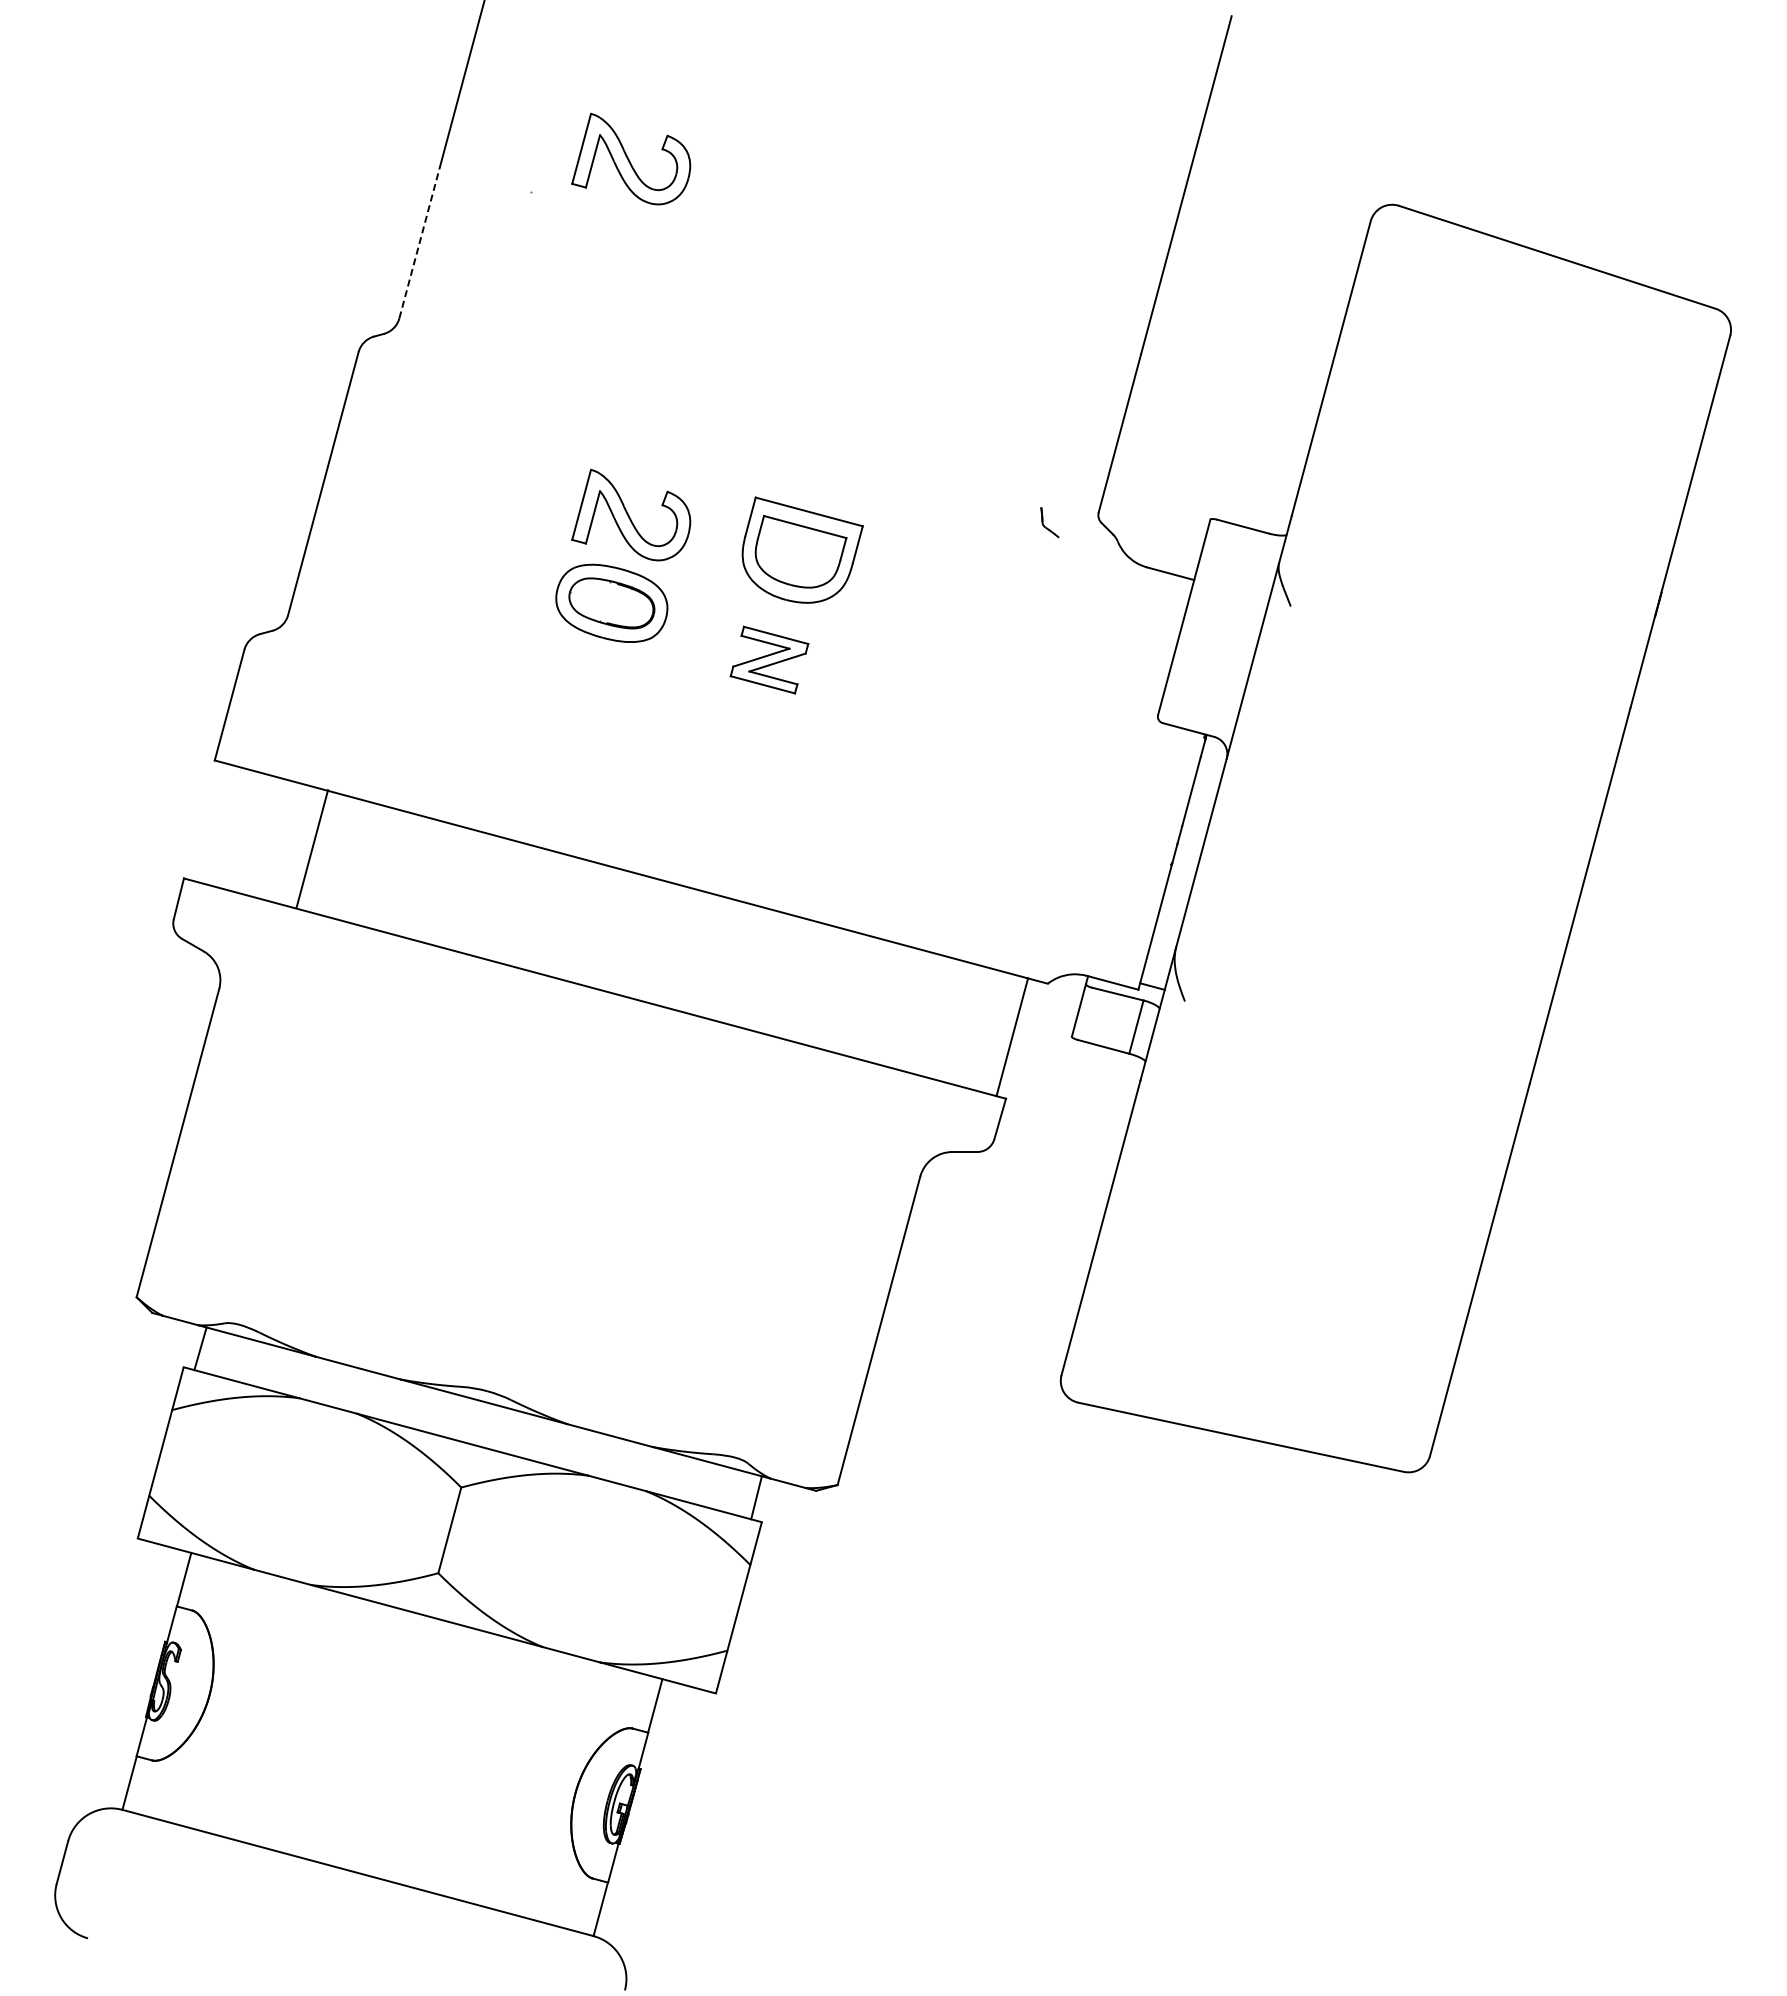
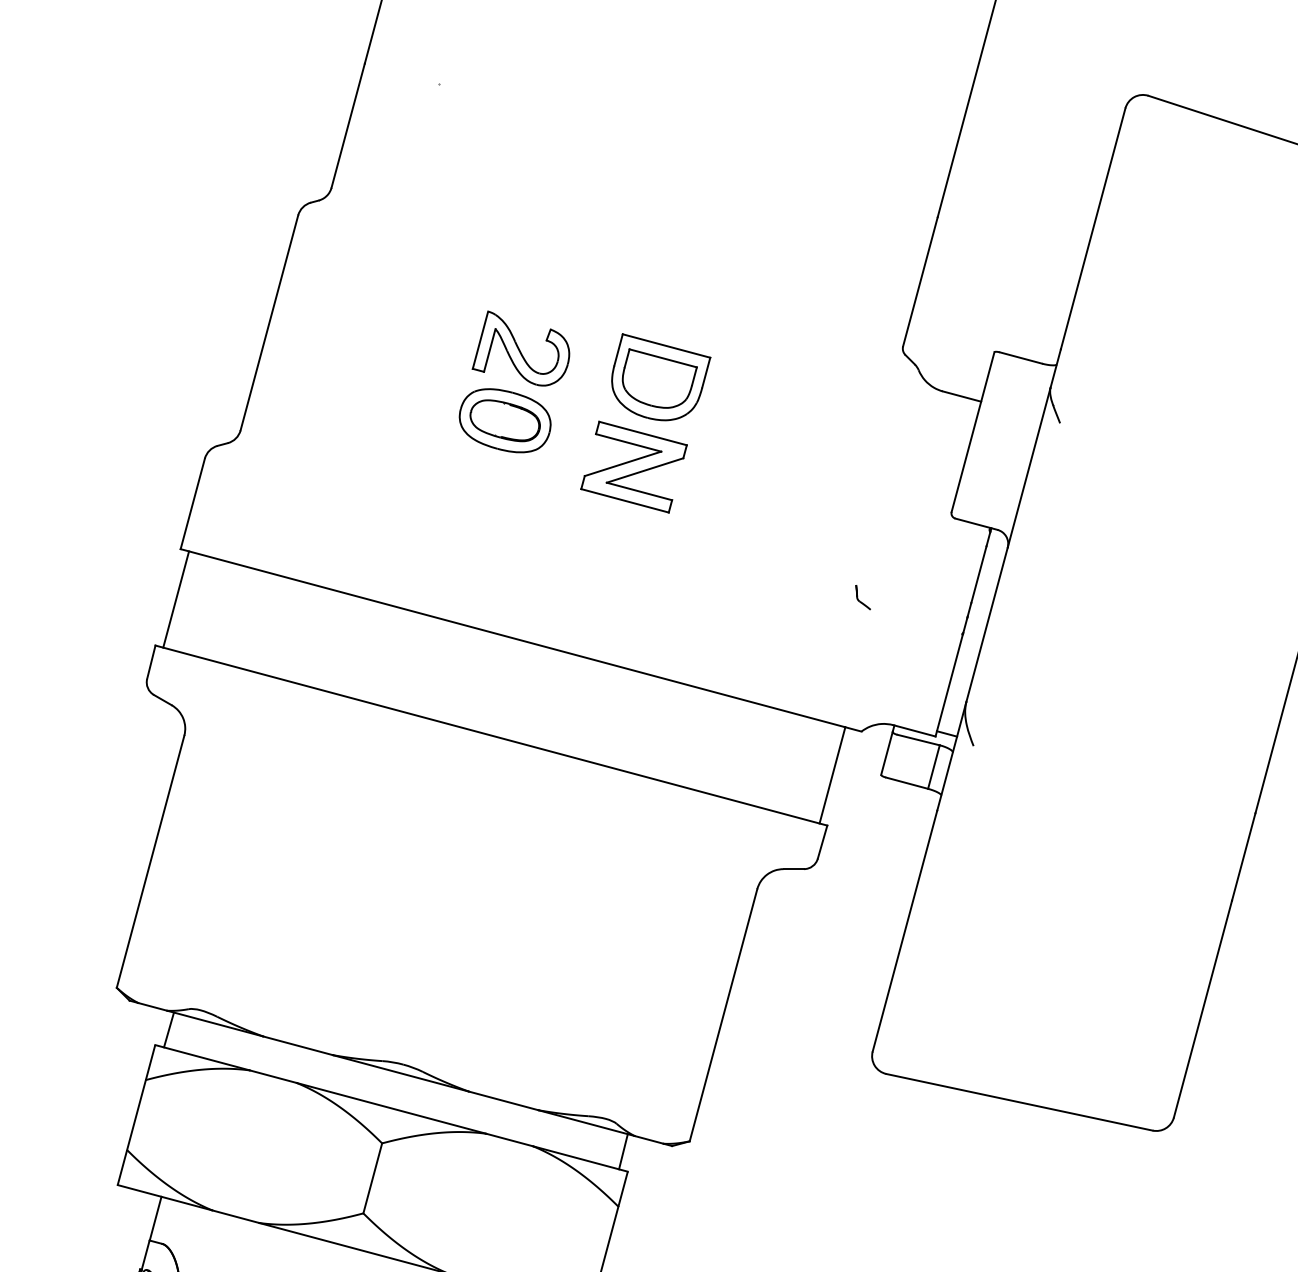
part: (631, 158) -> (521, 57), removed
line: (419, 242) -> (347, 125), dashed -> solid
part: (1049, 522) -> (862, 597), moved
part: (769, 659) -> (634, 466), size x1.67
line: (312, 849) -> (176, 599), moved

